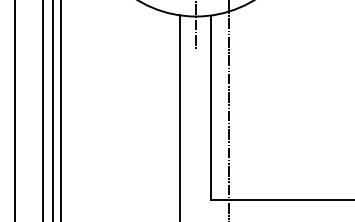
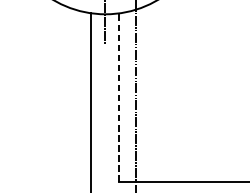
line: (211, 107) -> (119, 97), solid -> dashed

